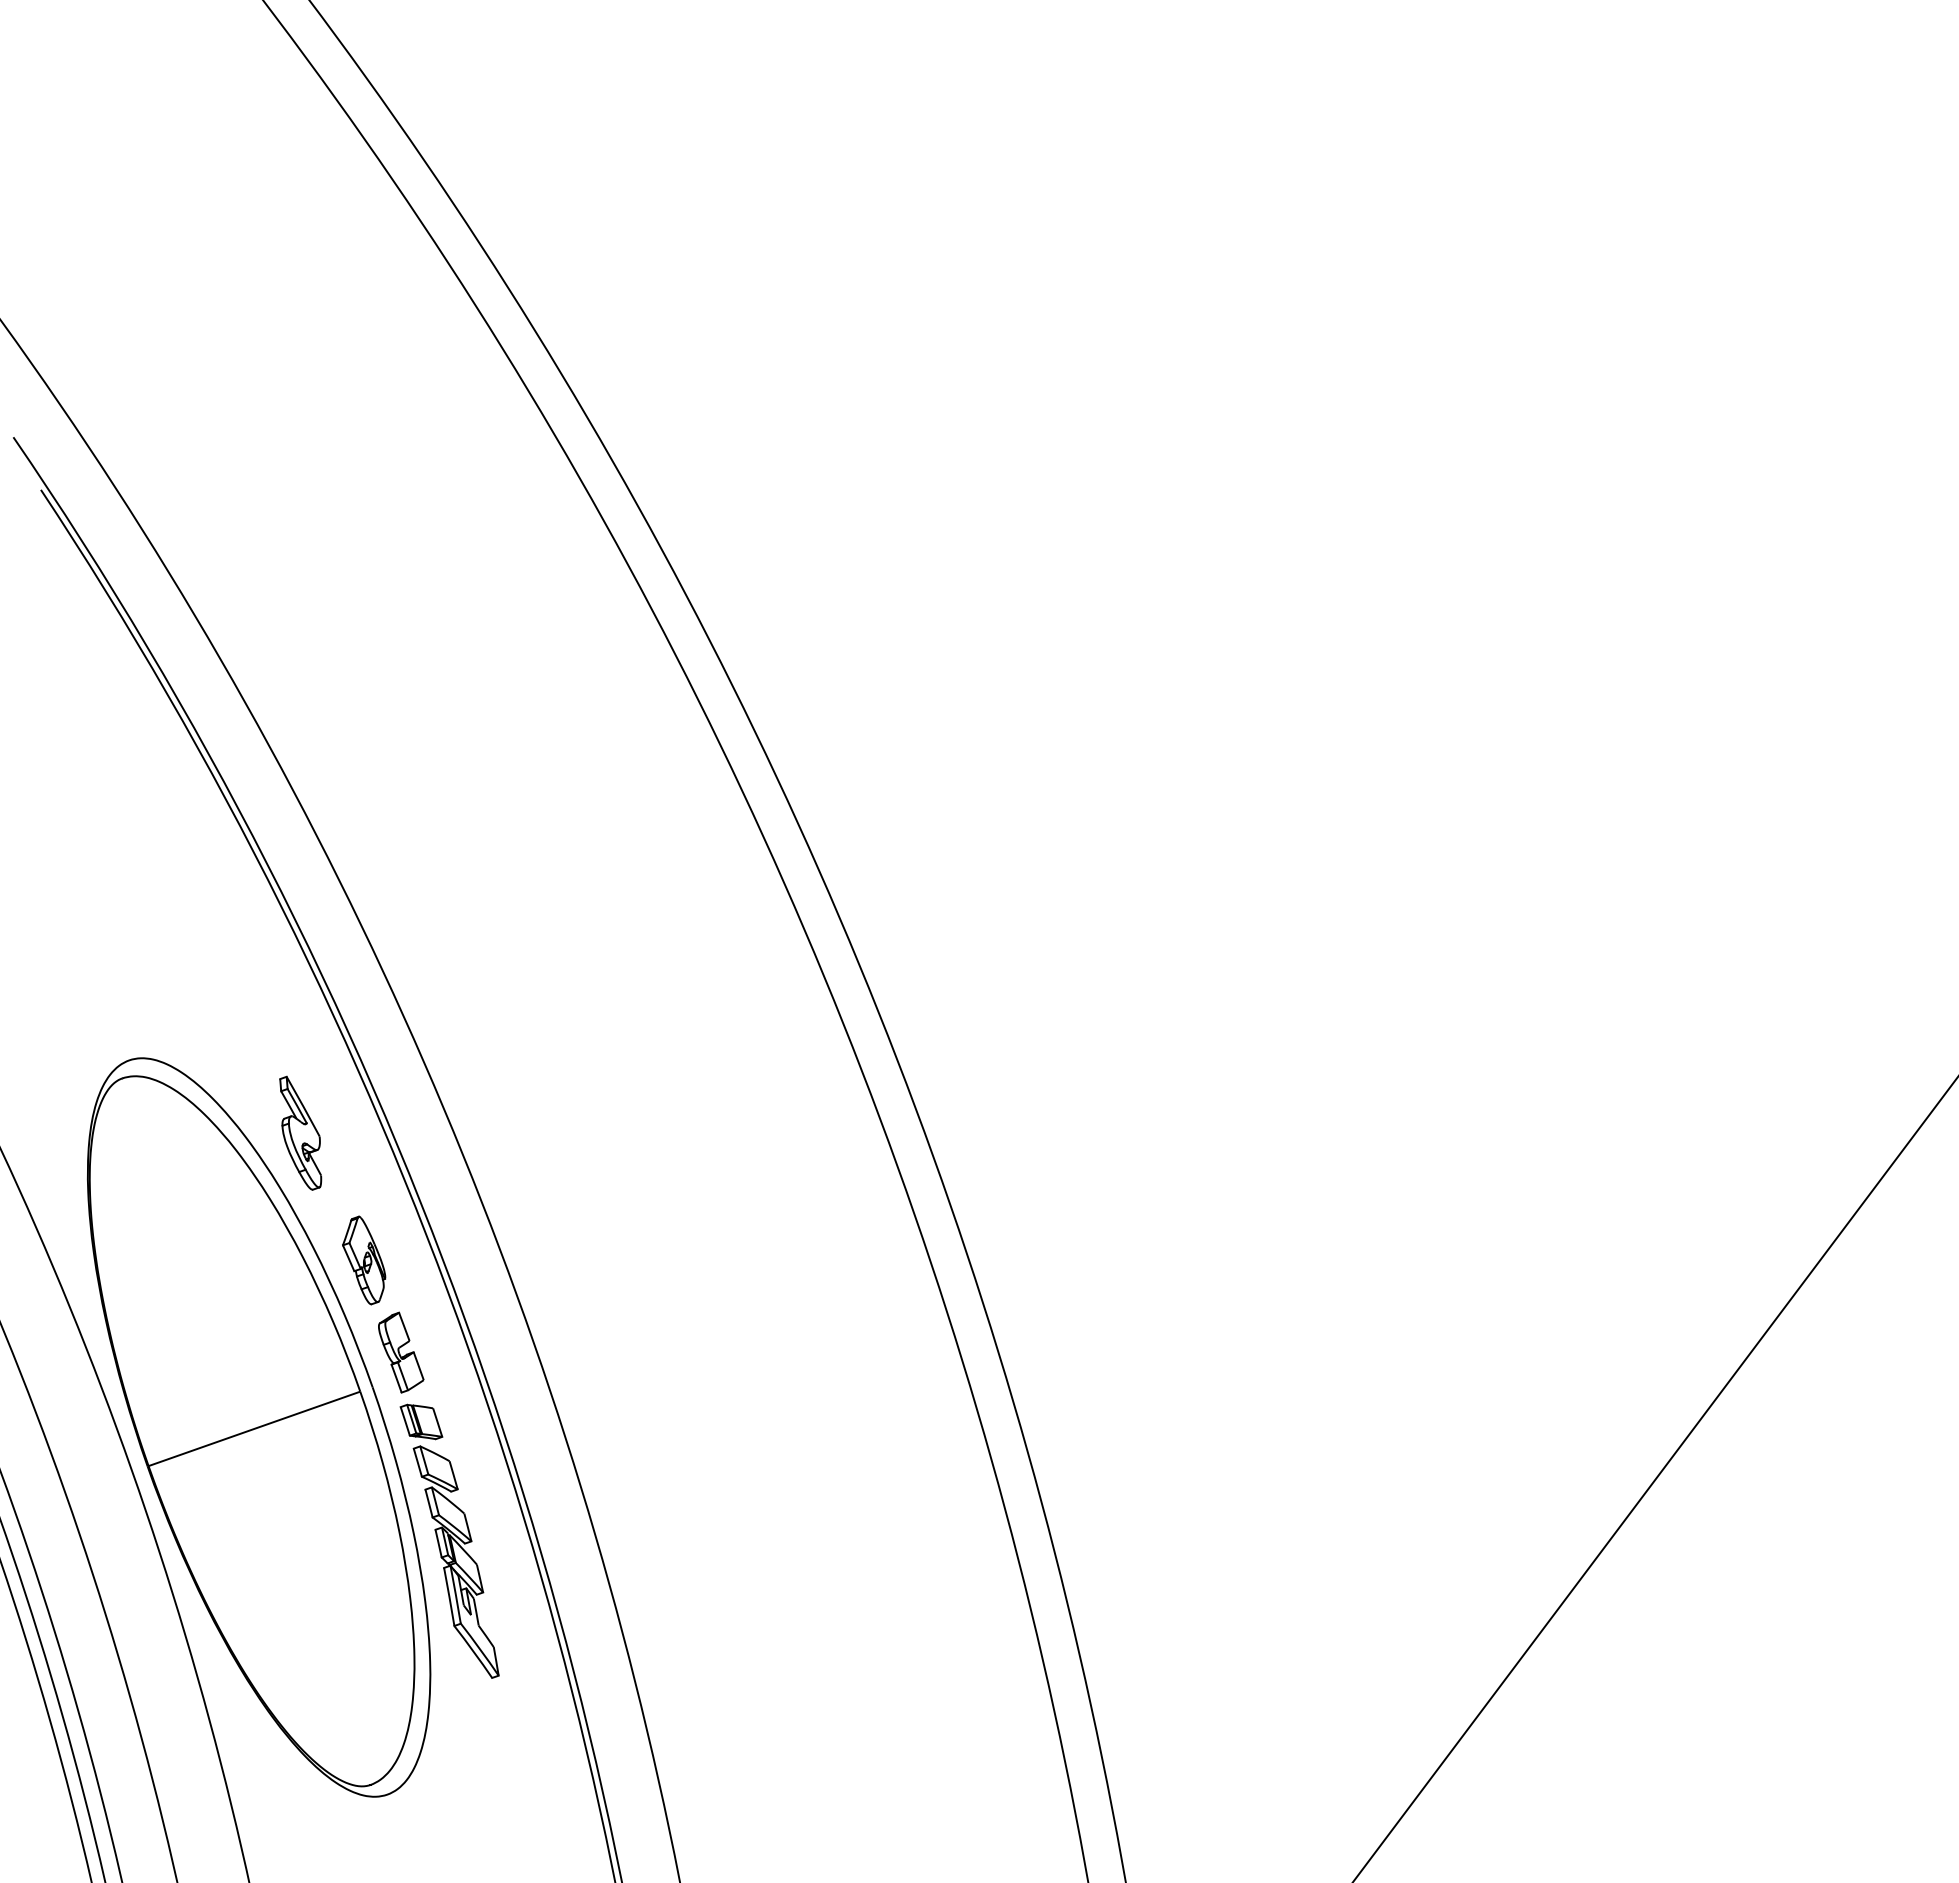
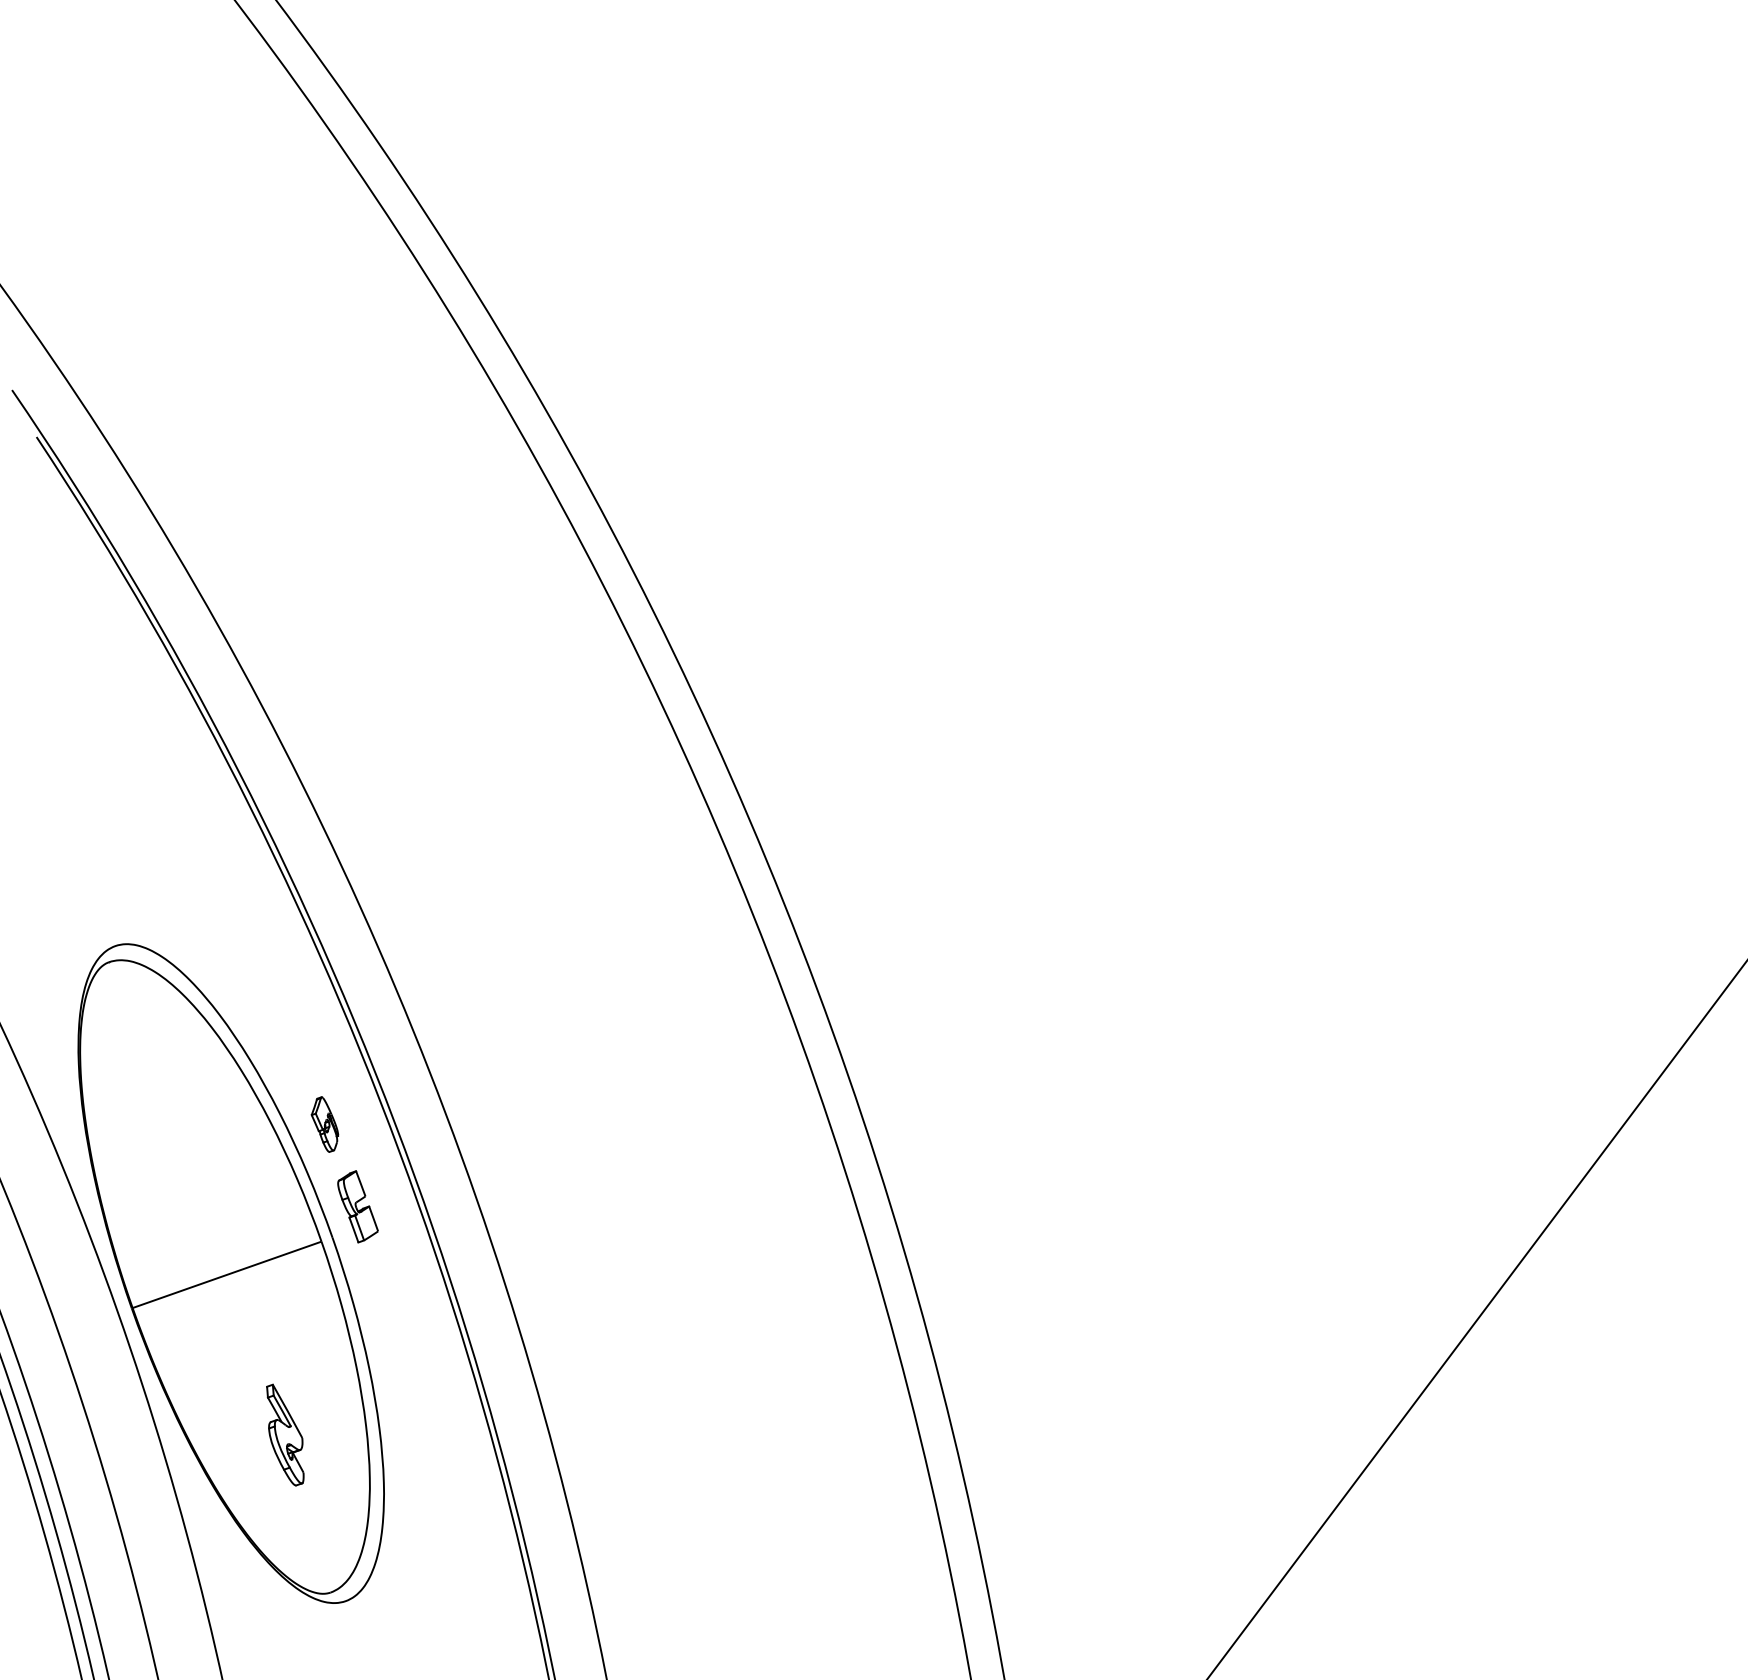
part: (300, 1132) -> (285, 1434), moved
part: (363, 1260) -> (324, 1124), size x0.7
part: (448, 1540) -> (400, 1374), removed

